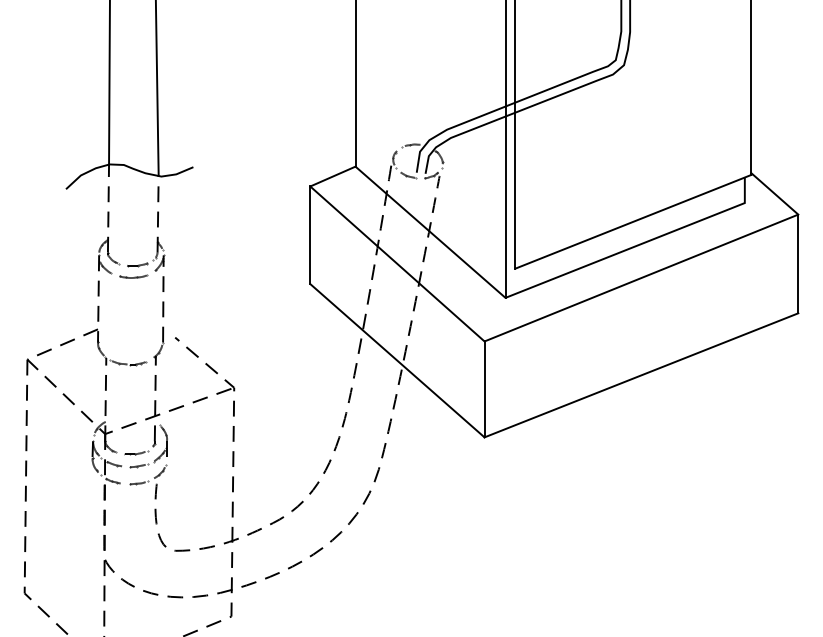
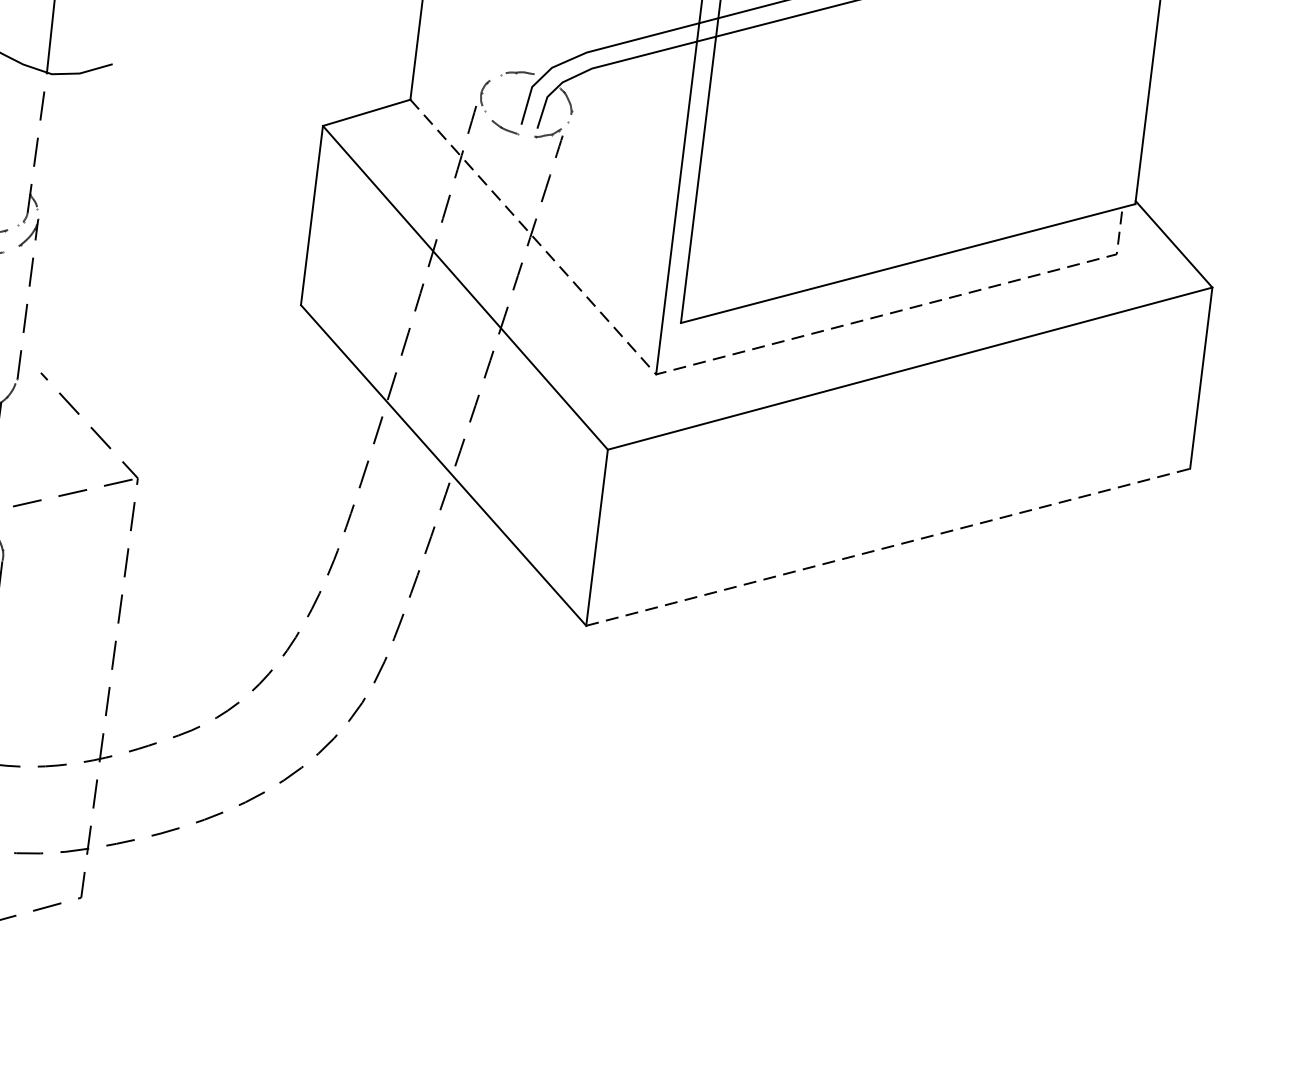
line: (544, 282) -> (731, 354), solid -> dashed
line: (641, 375) -> (888, 547), solid -> dashed

